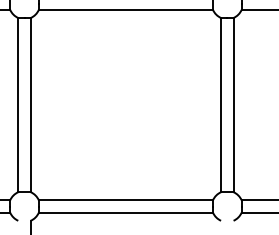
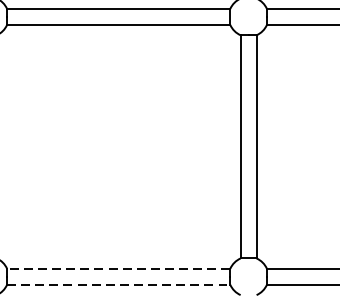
line: (125, 200) -> (118, 269), solid -> dashed
line: (126, 212) -> (119, 284), solid -> dashed

